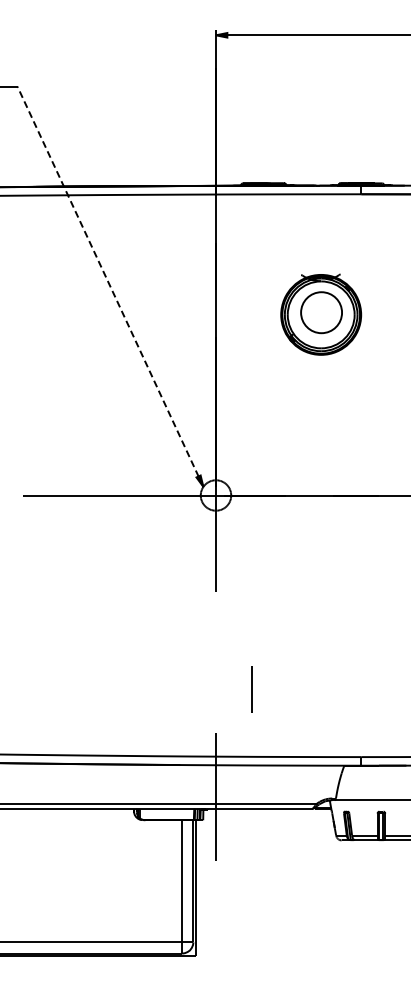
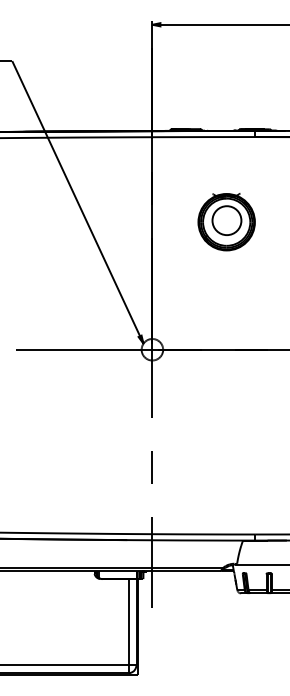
line: (110, 286) -> (77, 202), dashed -> solid
line: (251, 689) -> (152, 467), moved

